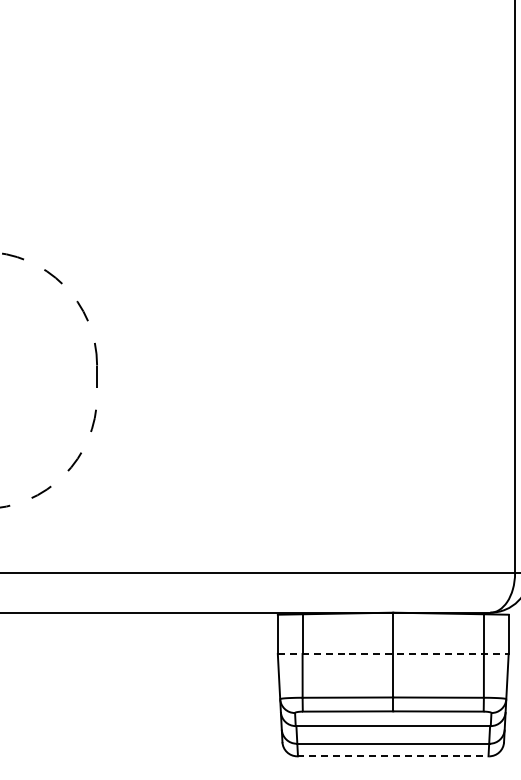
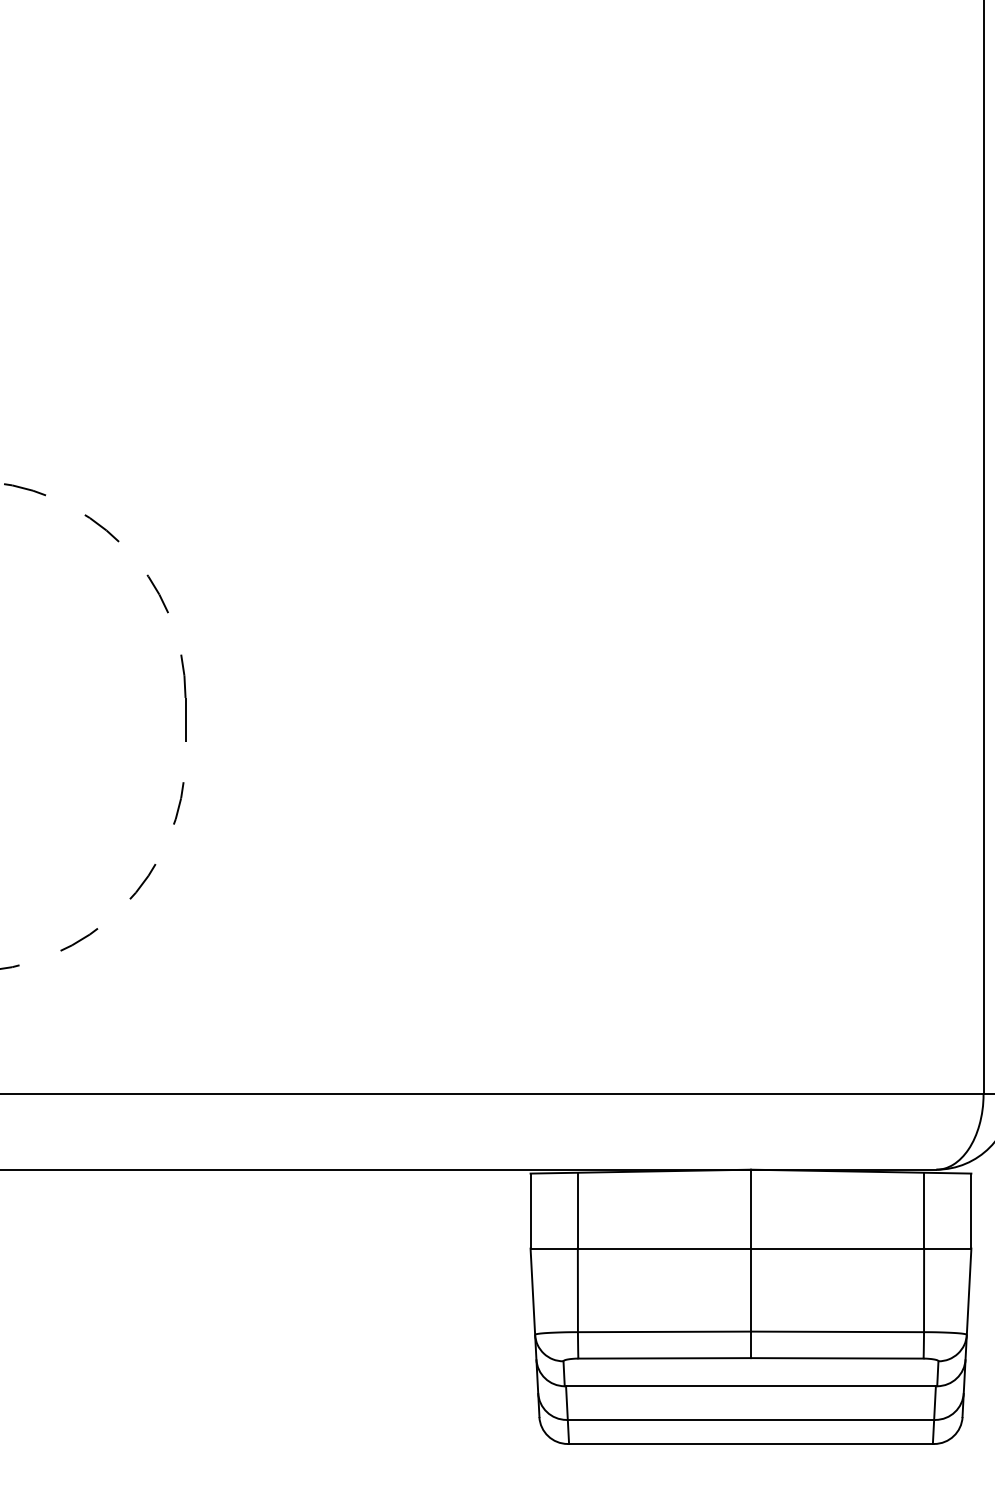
line: (393, 654) -> (751, 1249), dashed -> solid
line: (393, 756) -> (751, 1444), dashed -> solid

